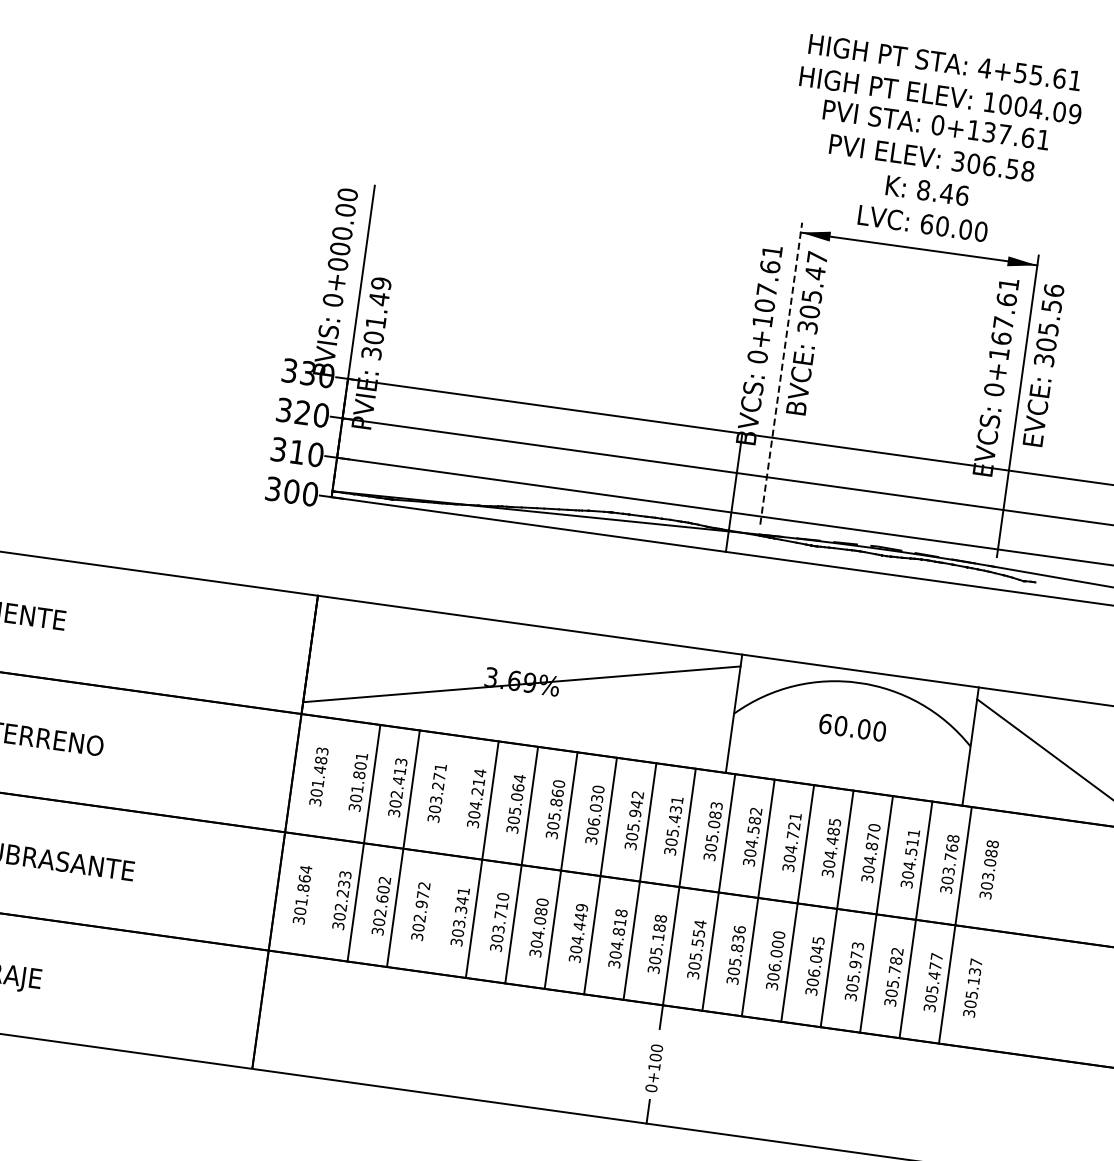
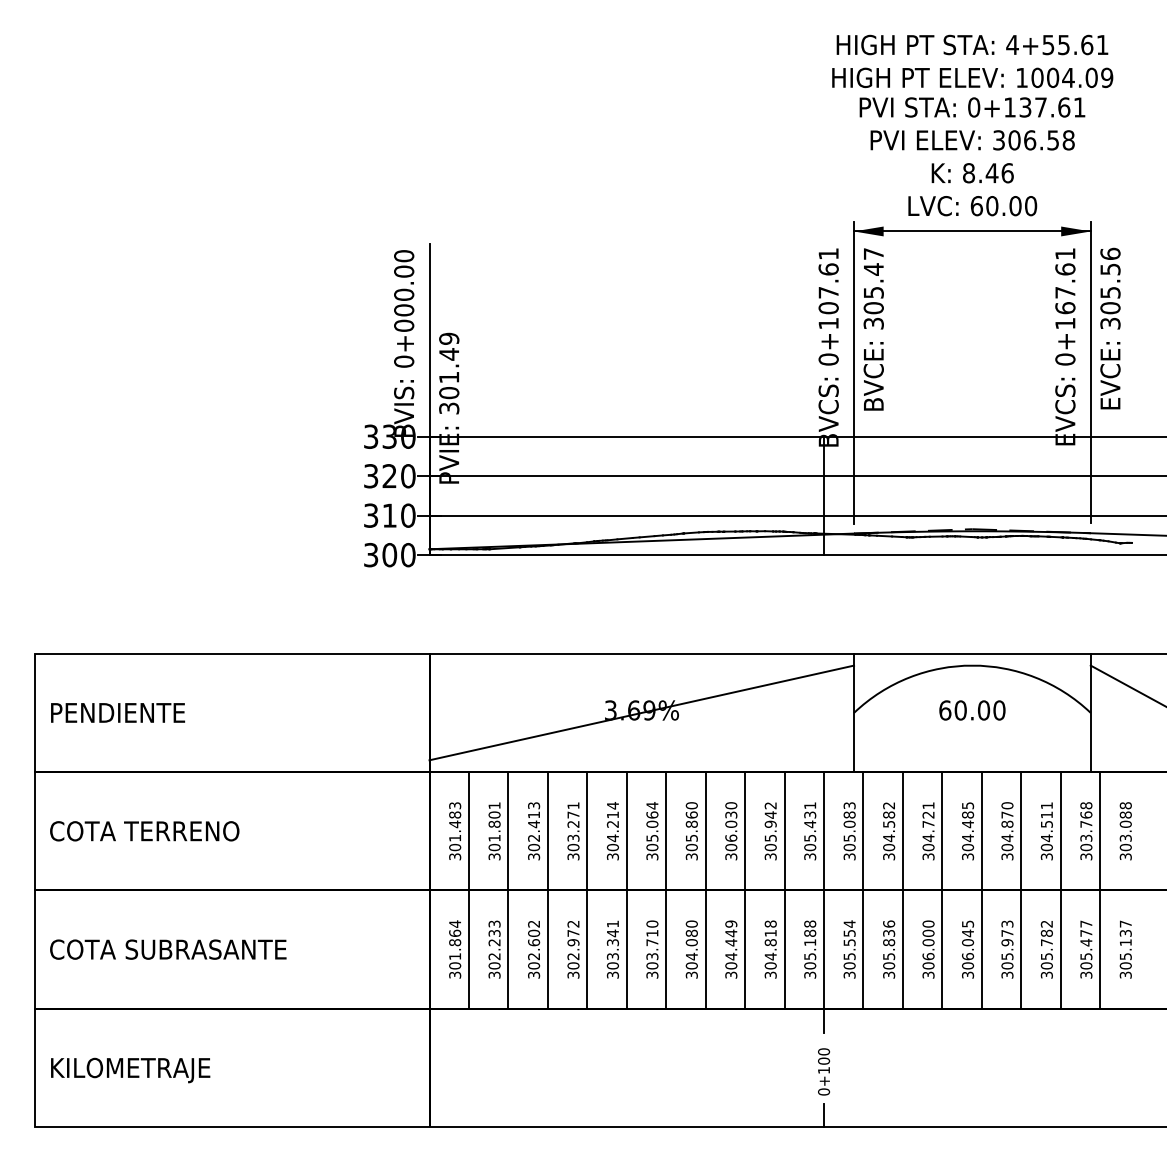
line: (781, 373) -> (854, 372), dashed -> solid
line: (324, 837) -> (468, 890), added
line: (443, 854) -> (587, 890), added

